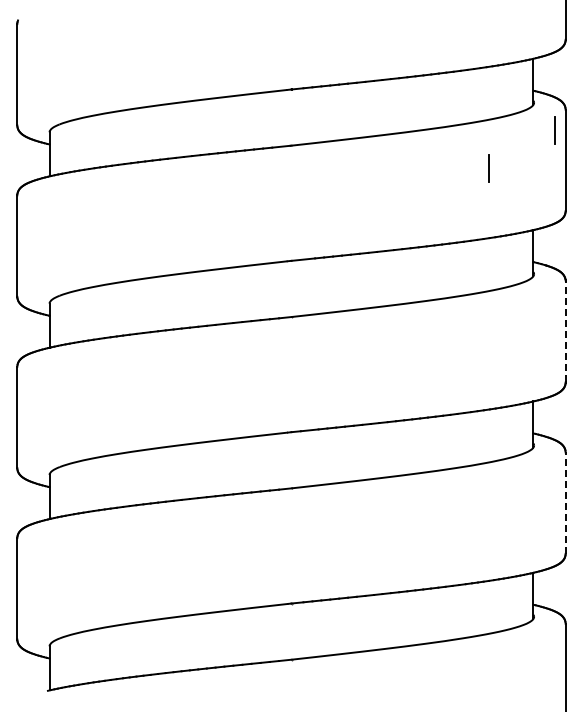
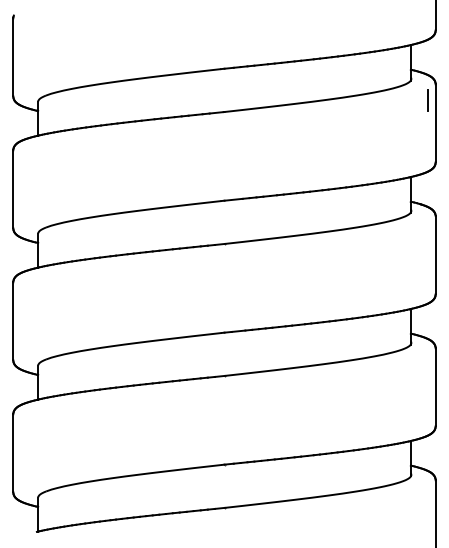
line: (488, 168) -> (376, 129), removed
line: (565, 331) -> (435, 255), dashed -> solid
line: (565, 503) -> (435, 387), dashed -> solid

